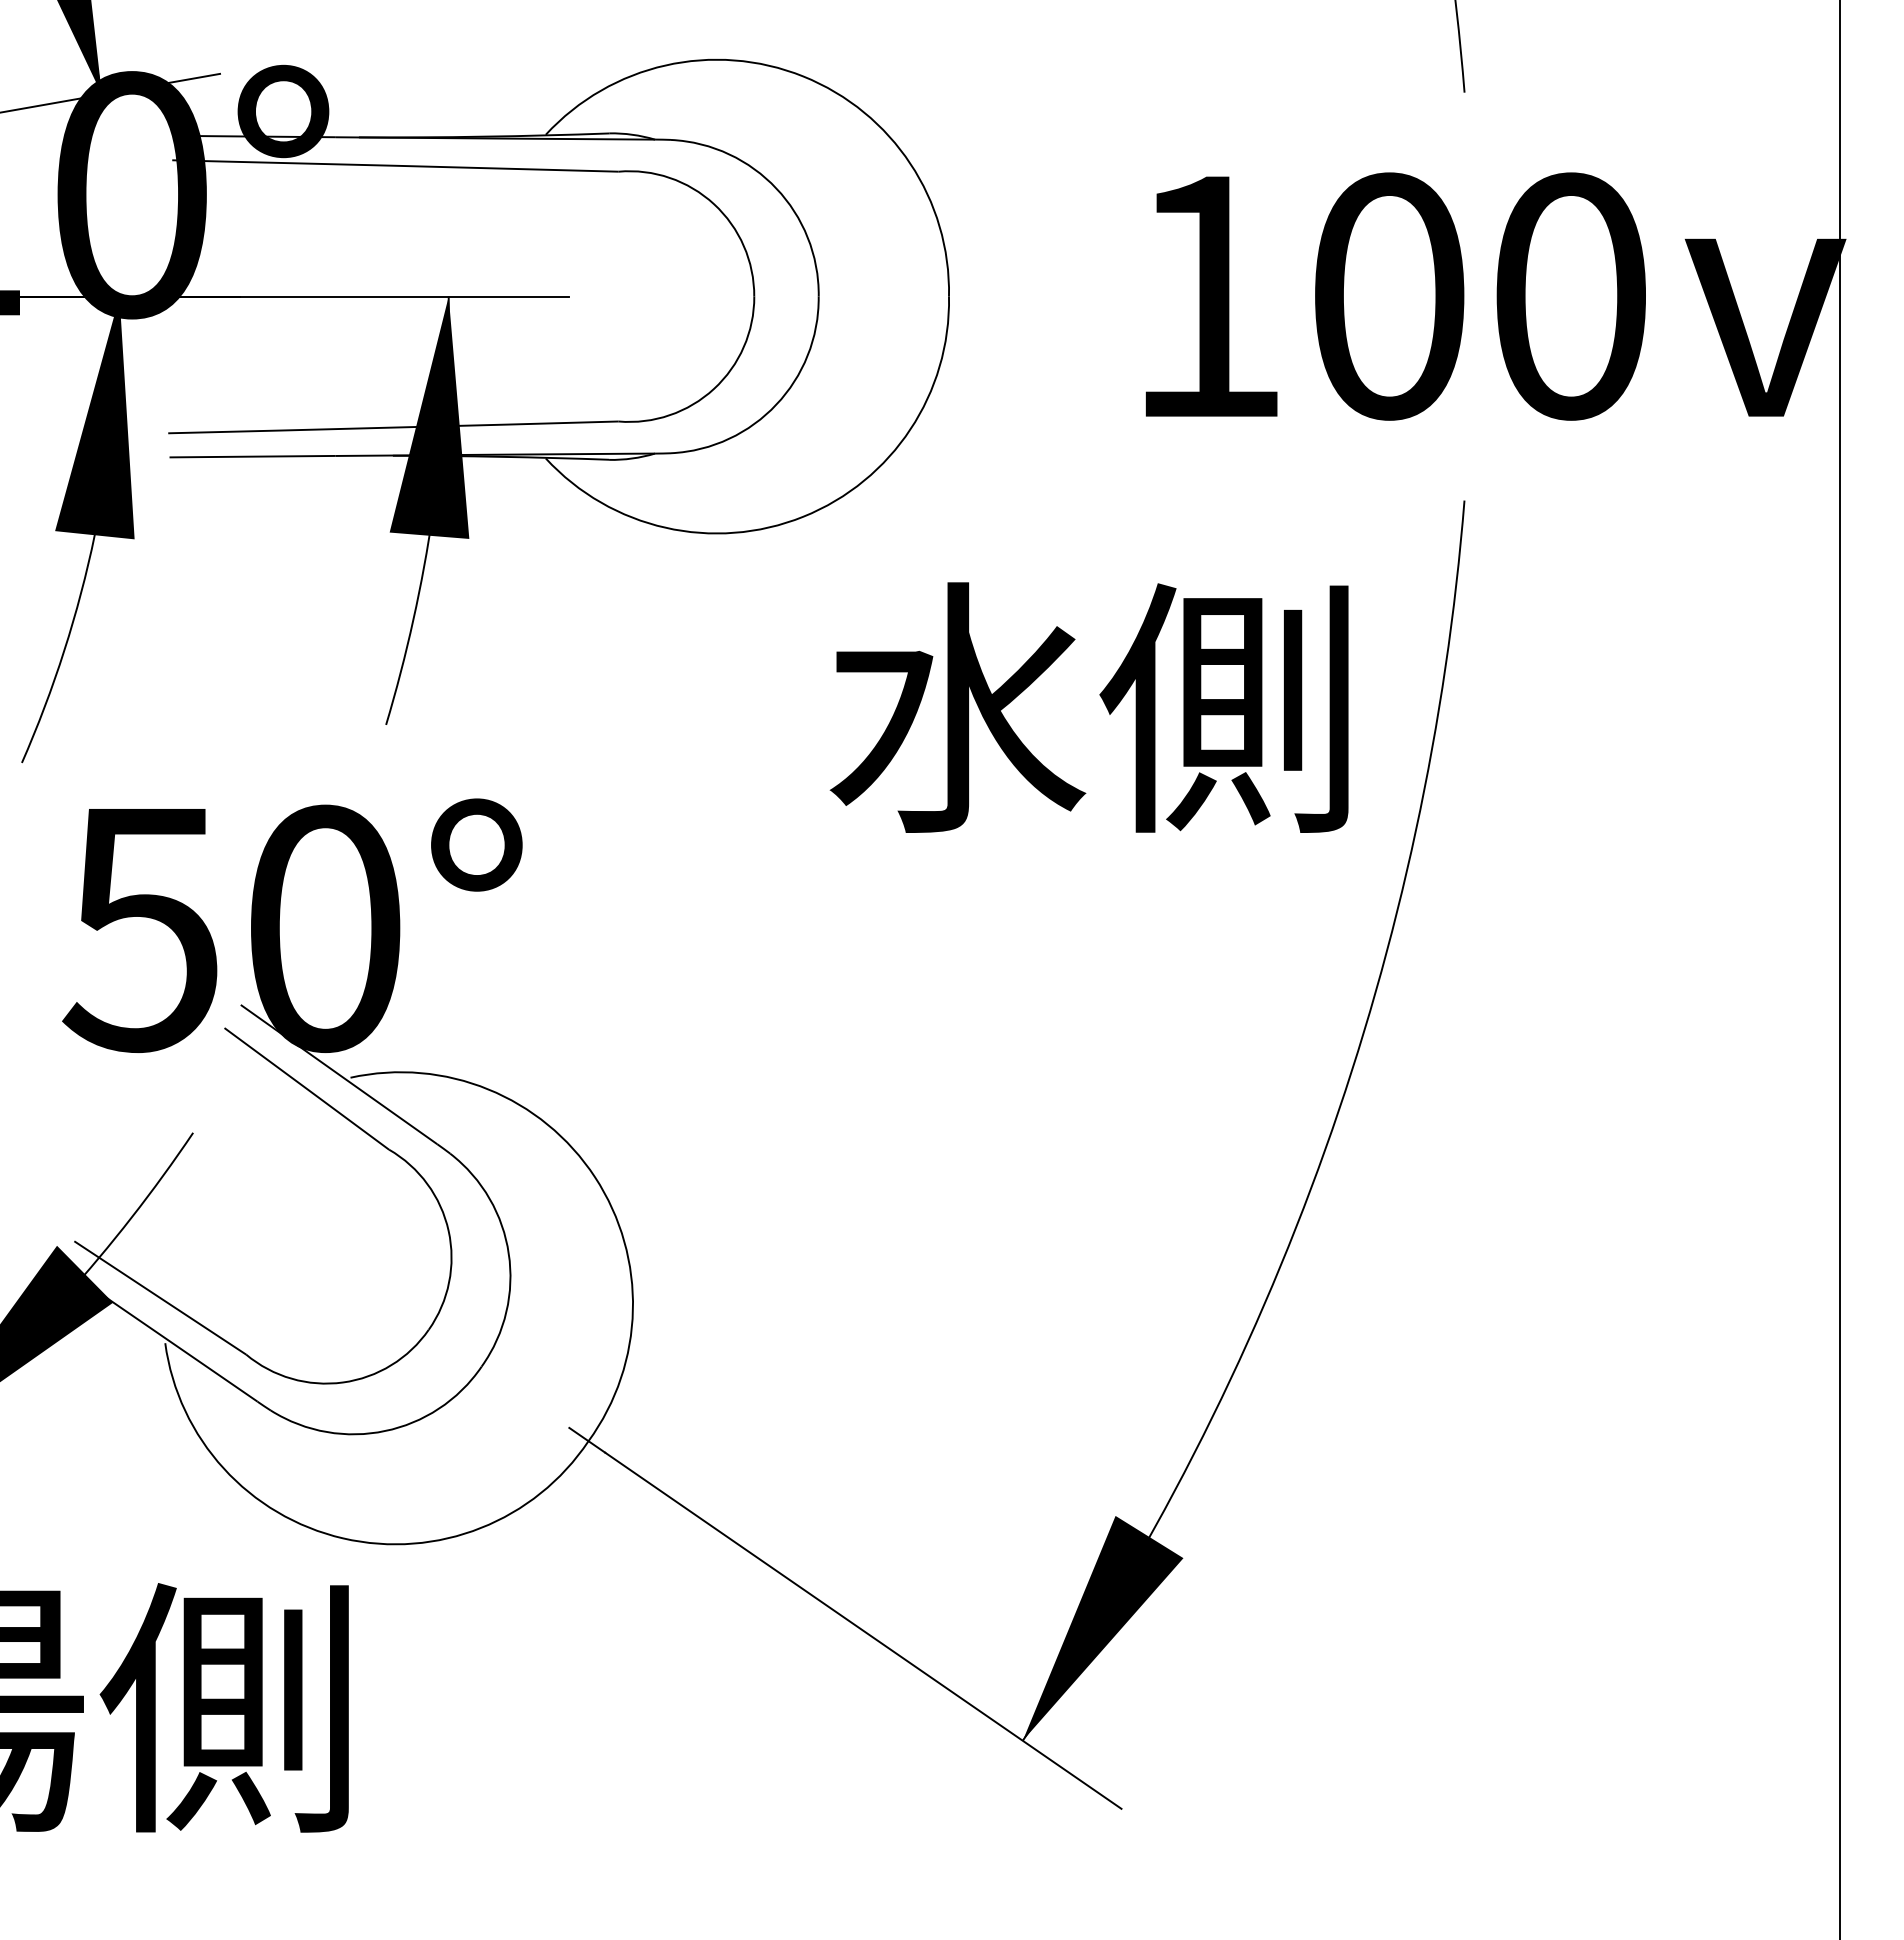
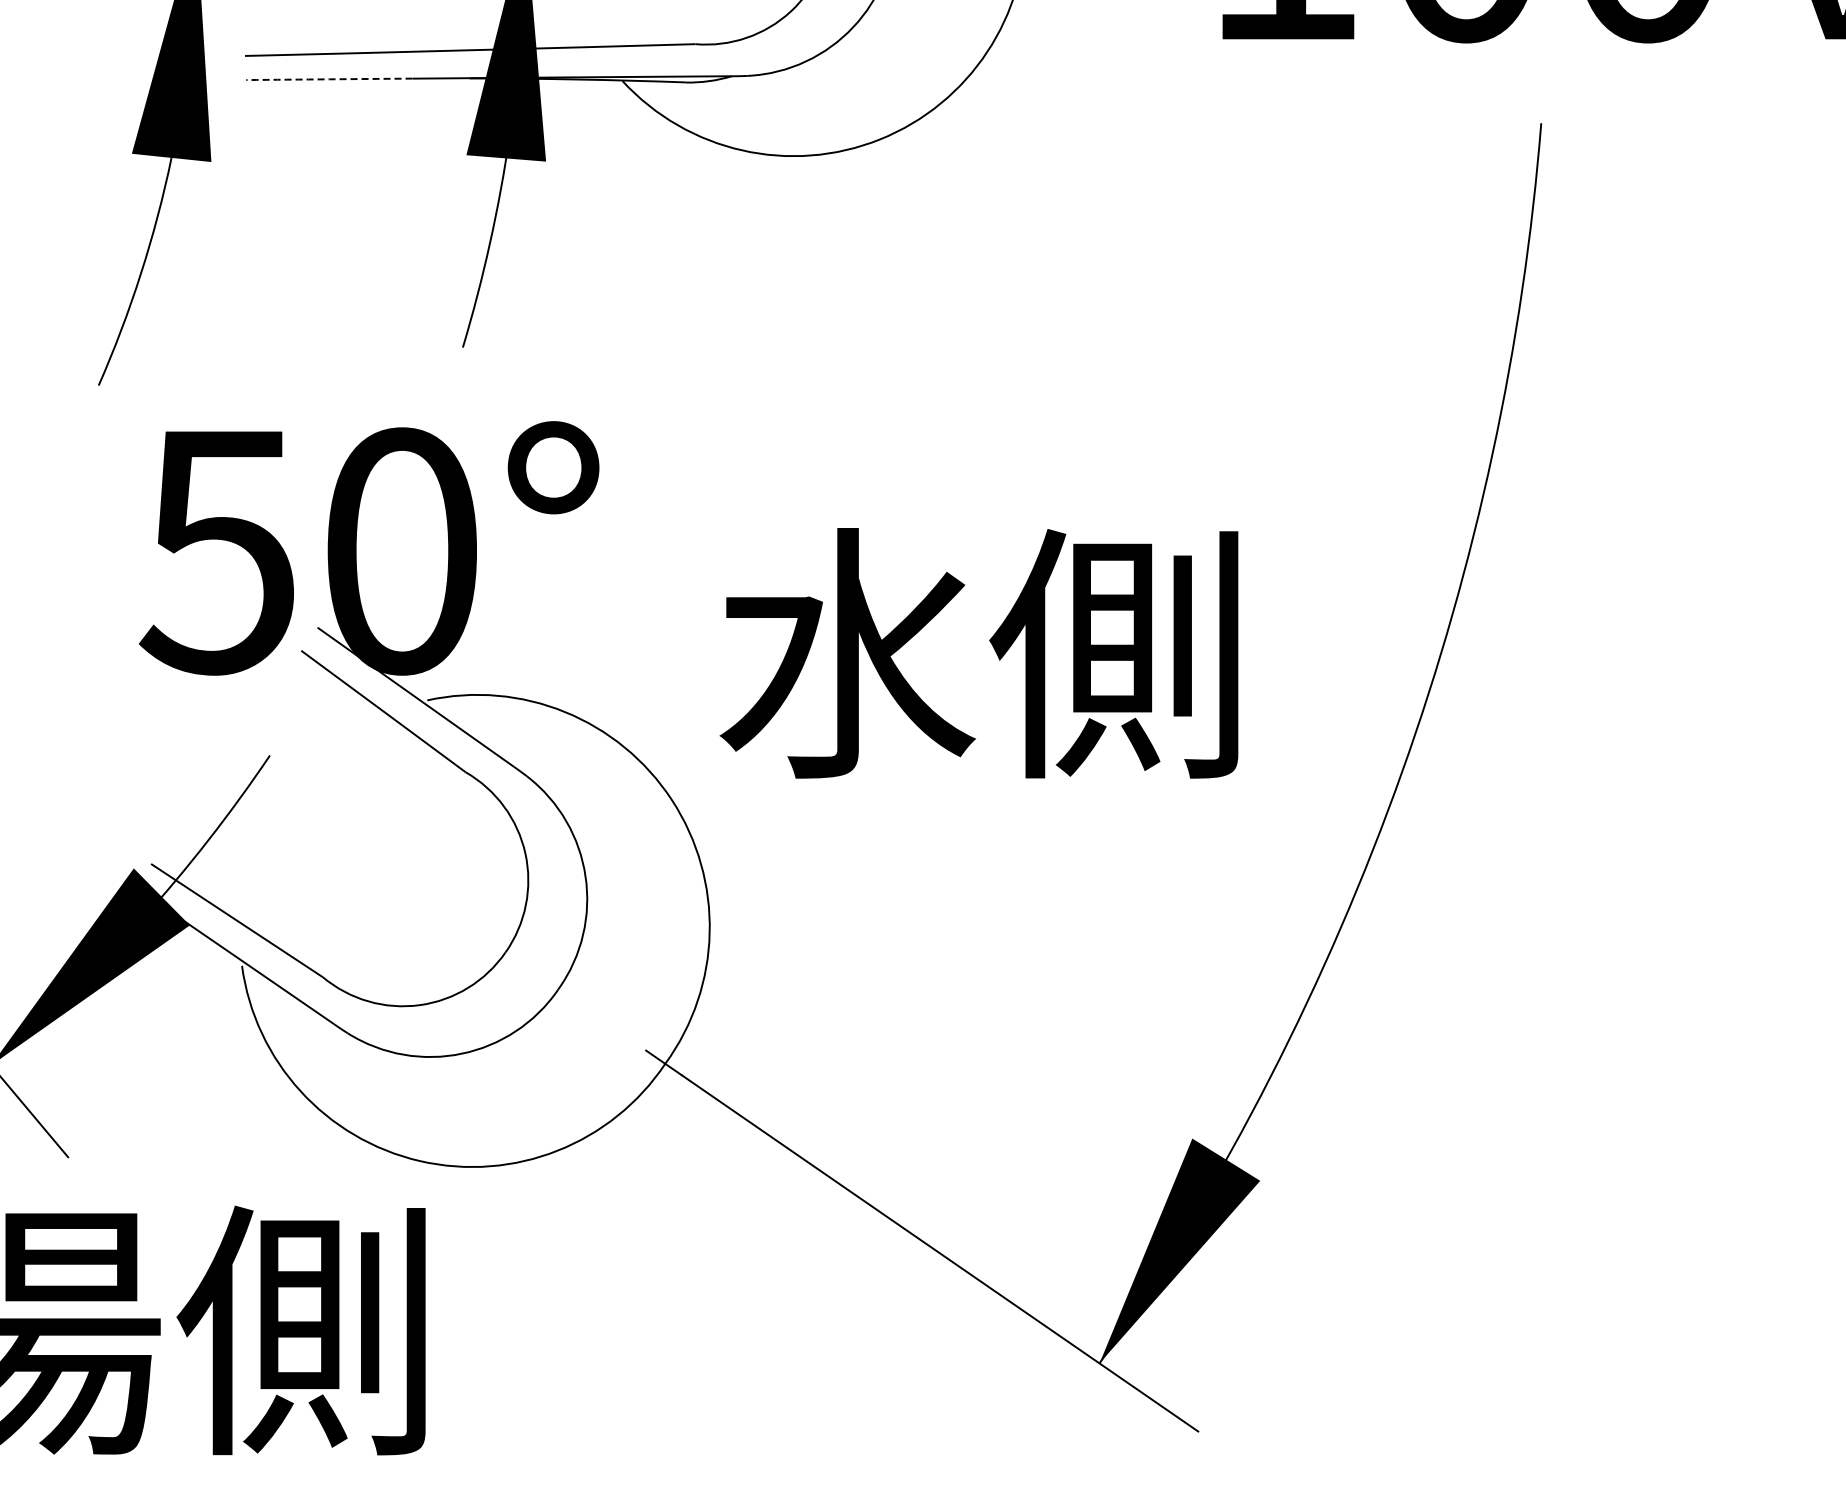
arc: (252, 456) -> (329, 79), solid -> dashed
text: (1088, 707) -> (978, 653), moved

